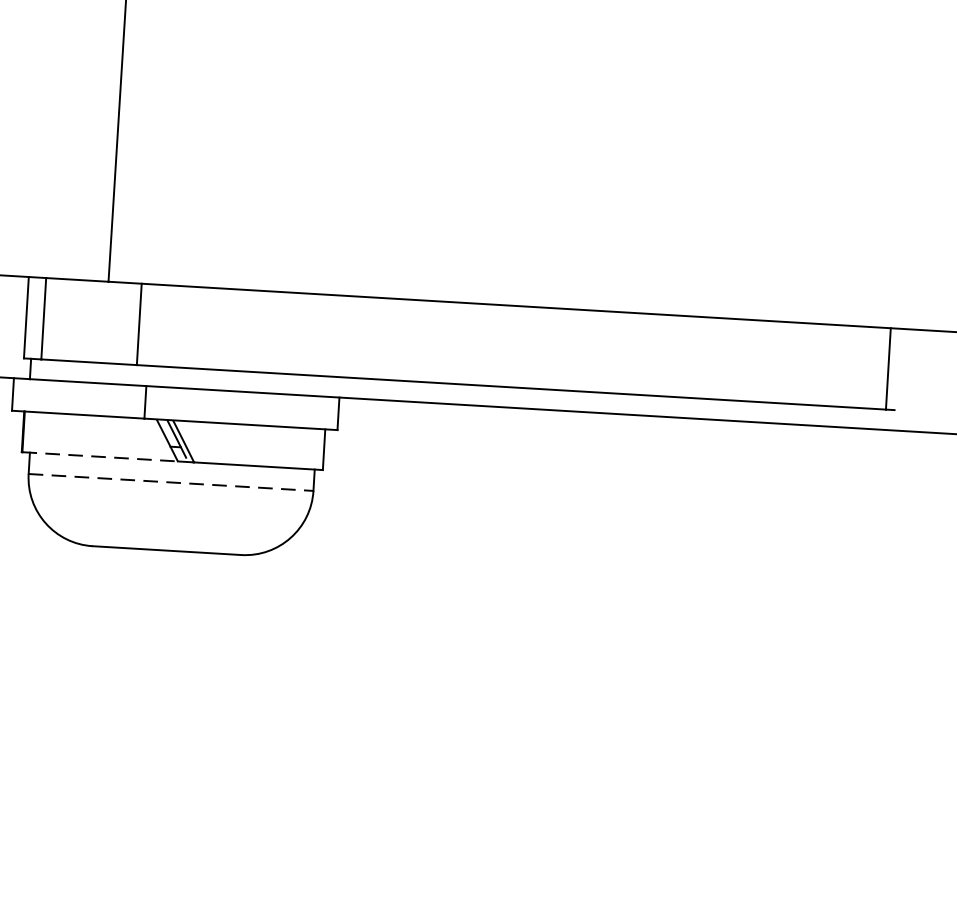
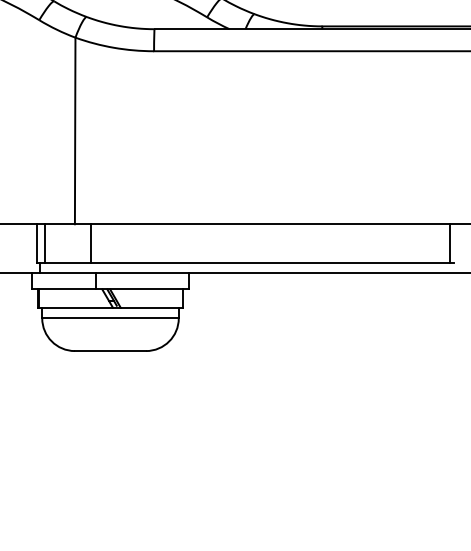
line: (101, 457) -> (76, 308), dashed -> solid
line: (173, 482) -> (111, 318), dashed -> solid

